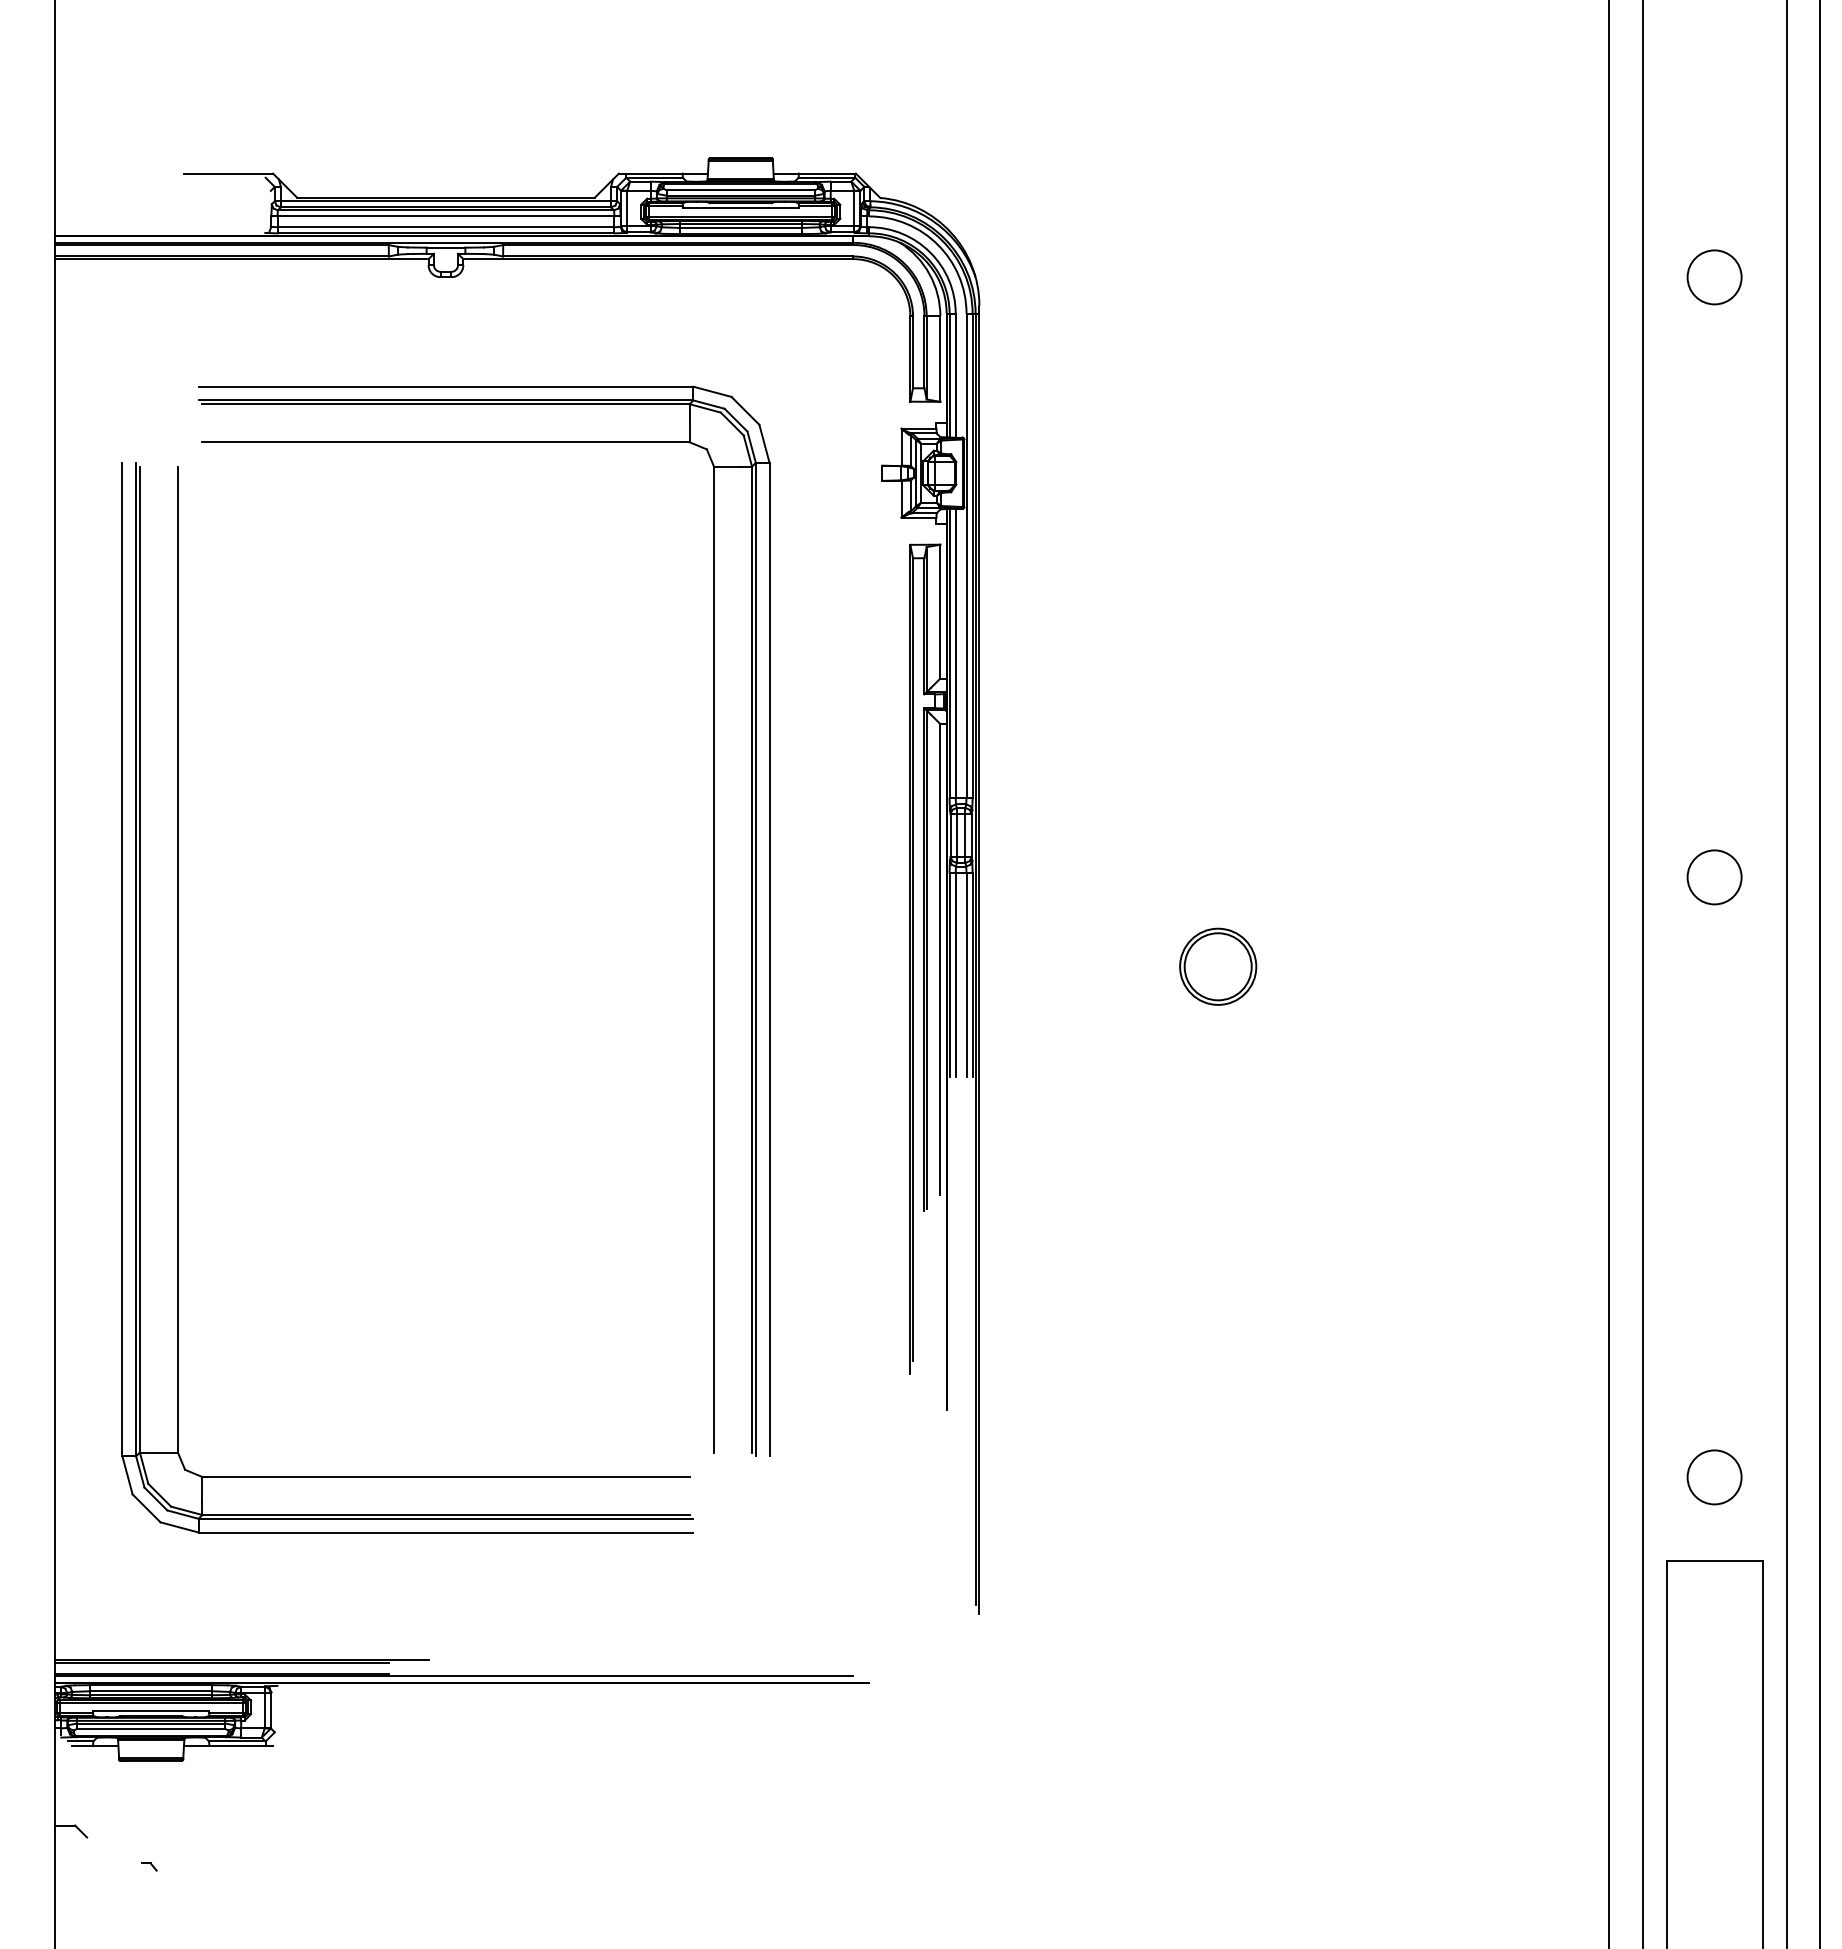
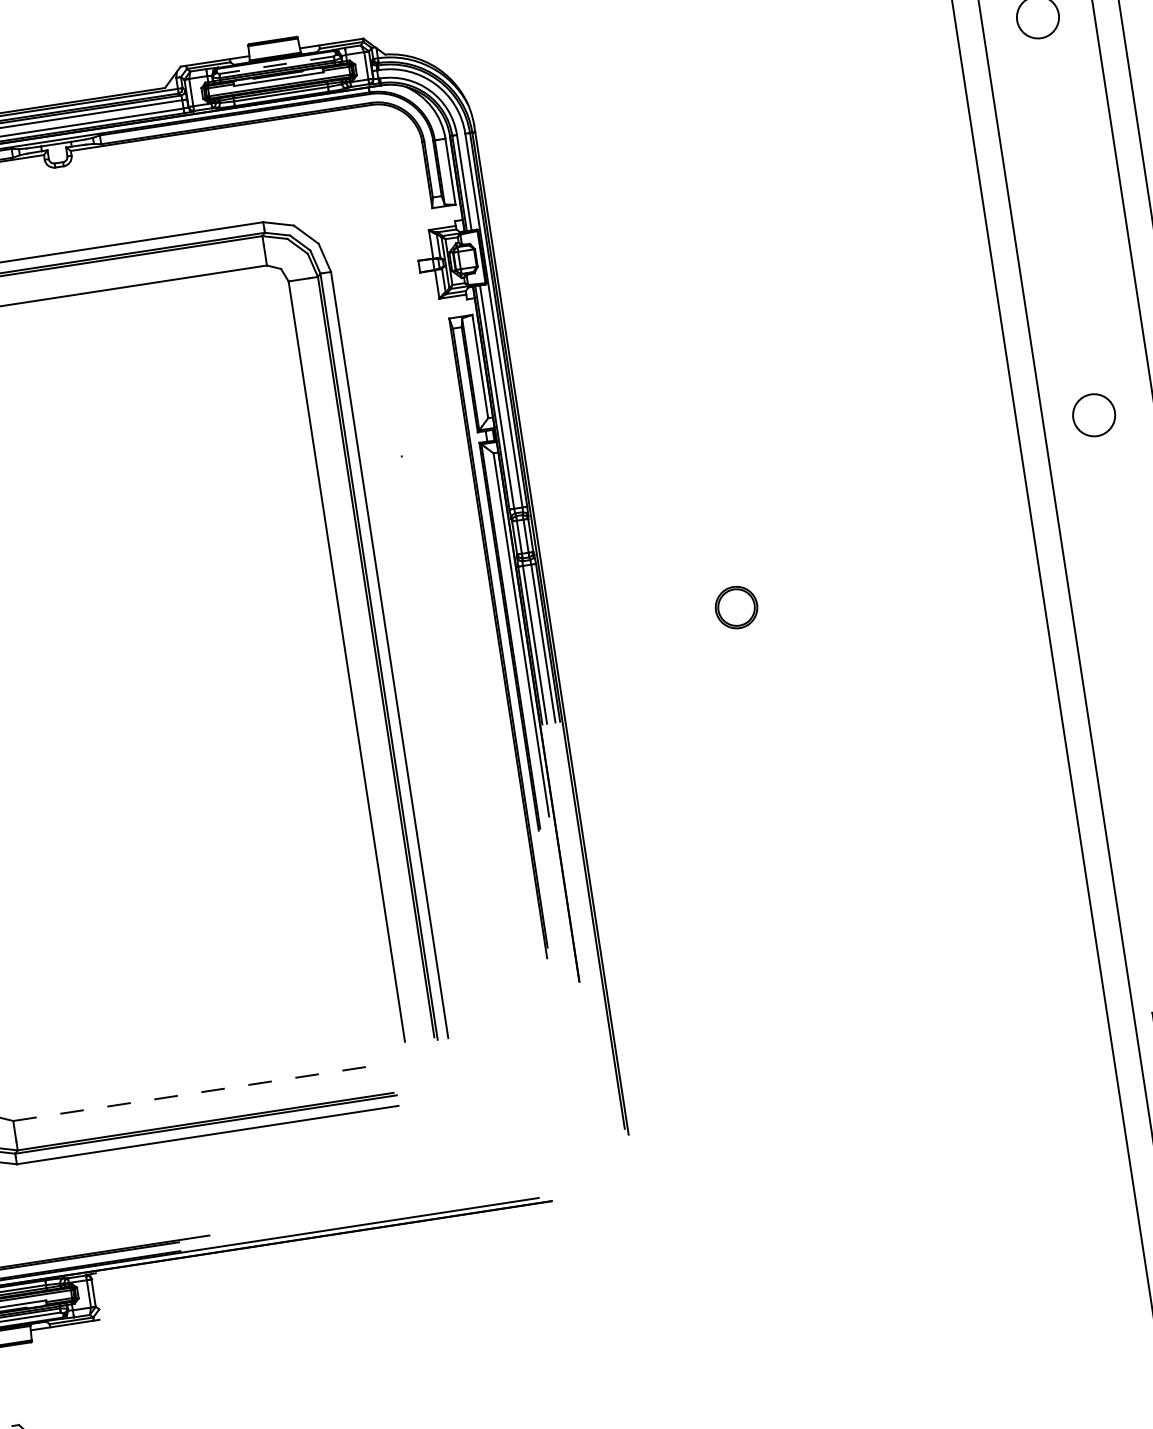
line: (740, 190) -> (276, 65), solid -> dashed
circle: (1714, 877) -> (1094, 415), moved
part: (1218, 966) -> (736, 607), size x0.7
line: (445, 1476) -> (200, 1091), solid -> dashed

